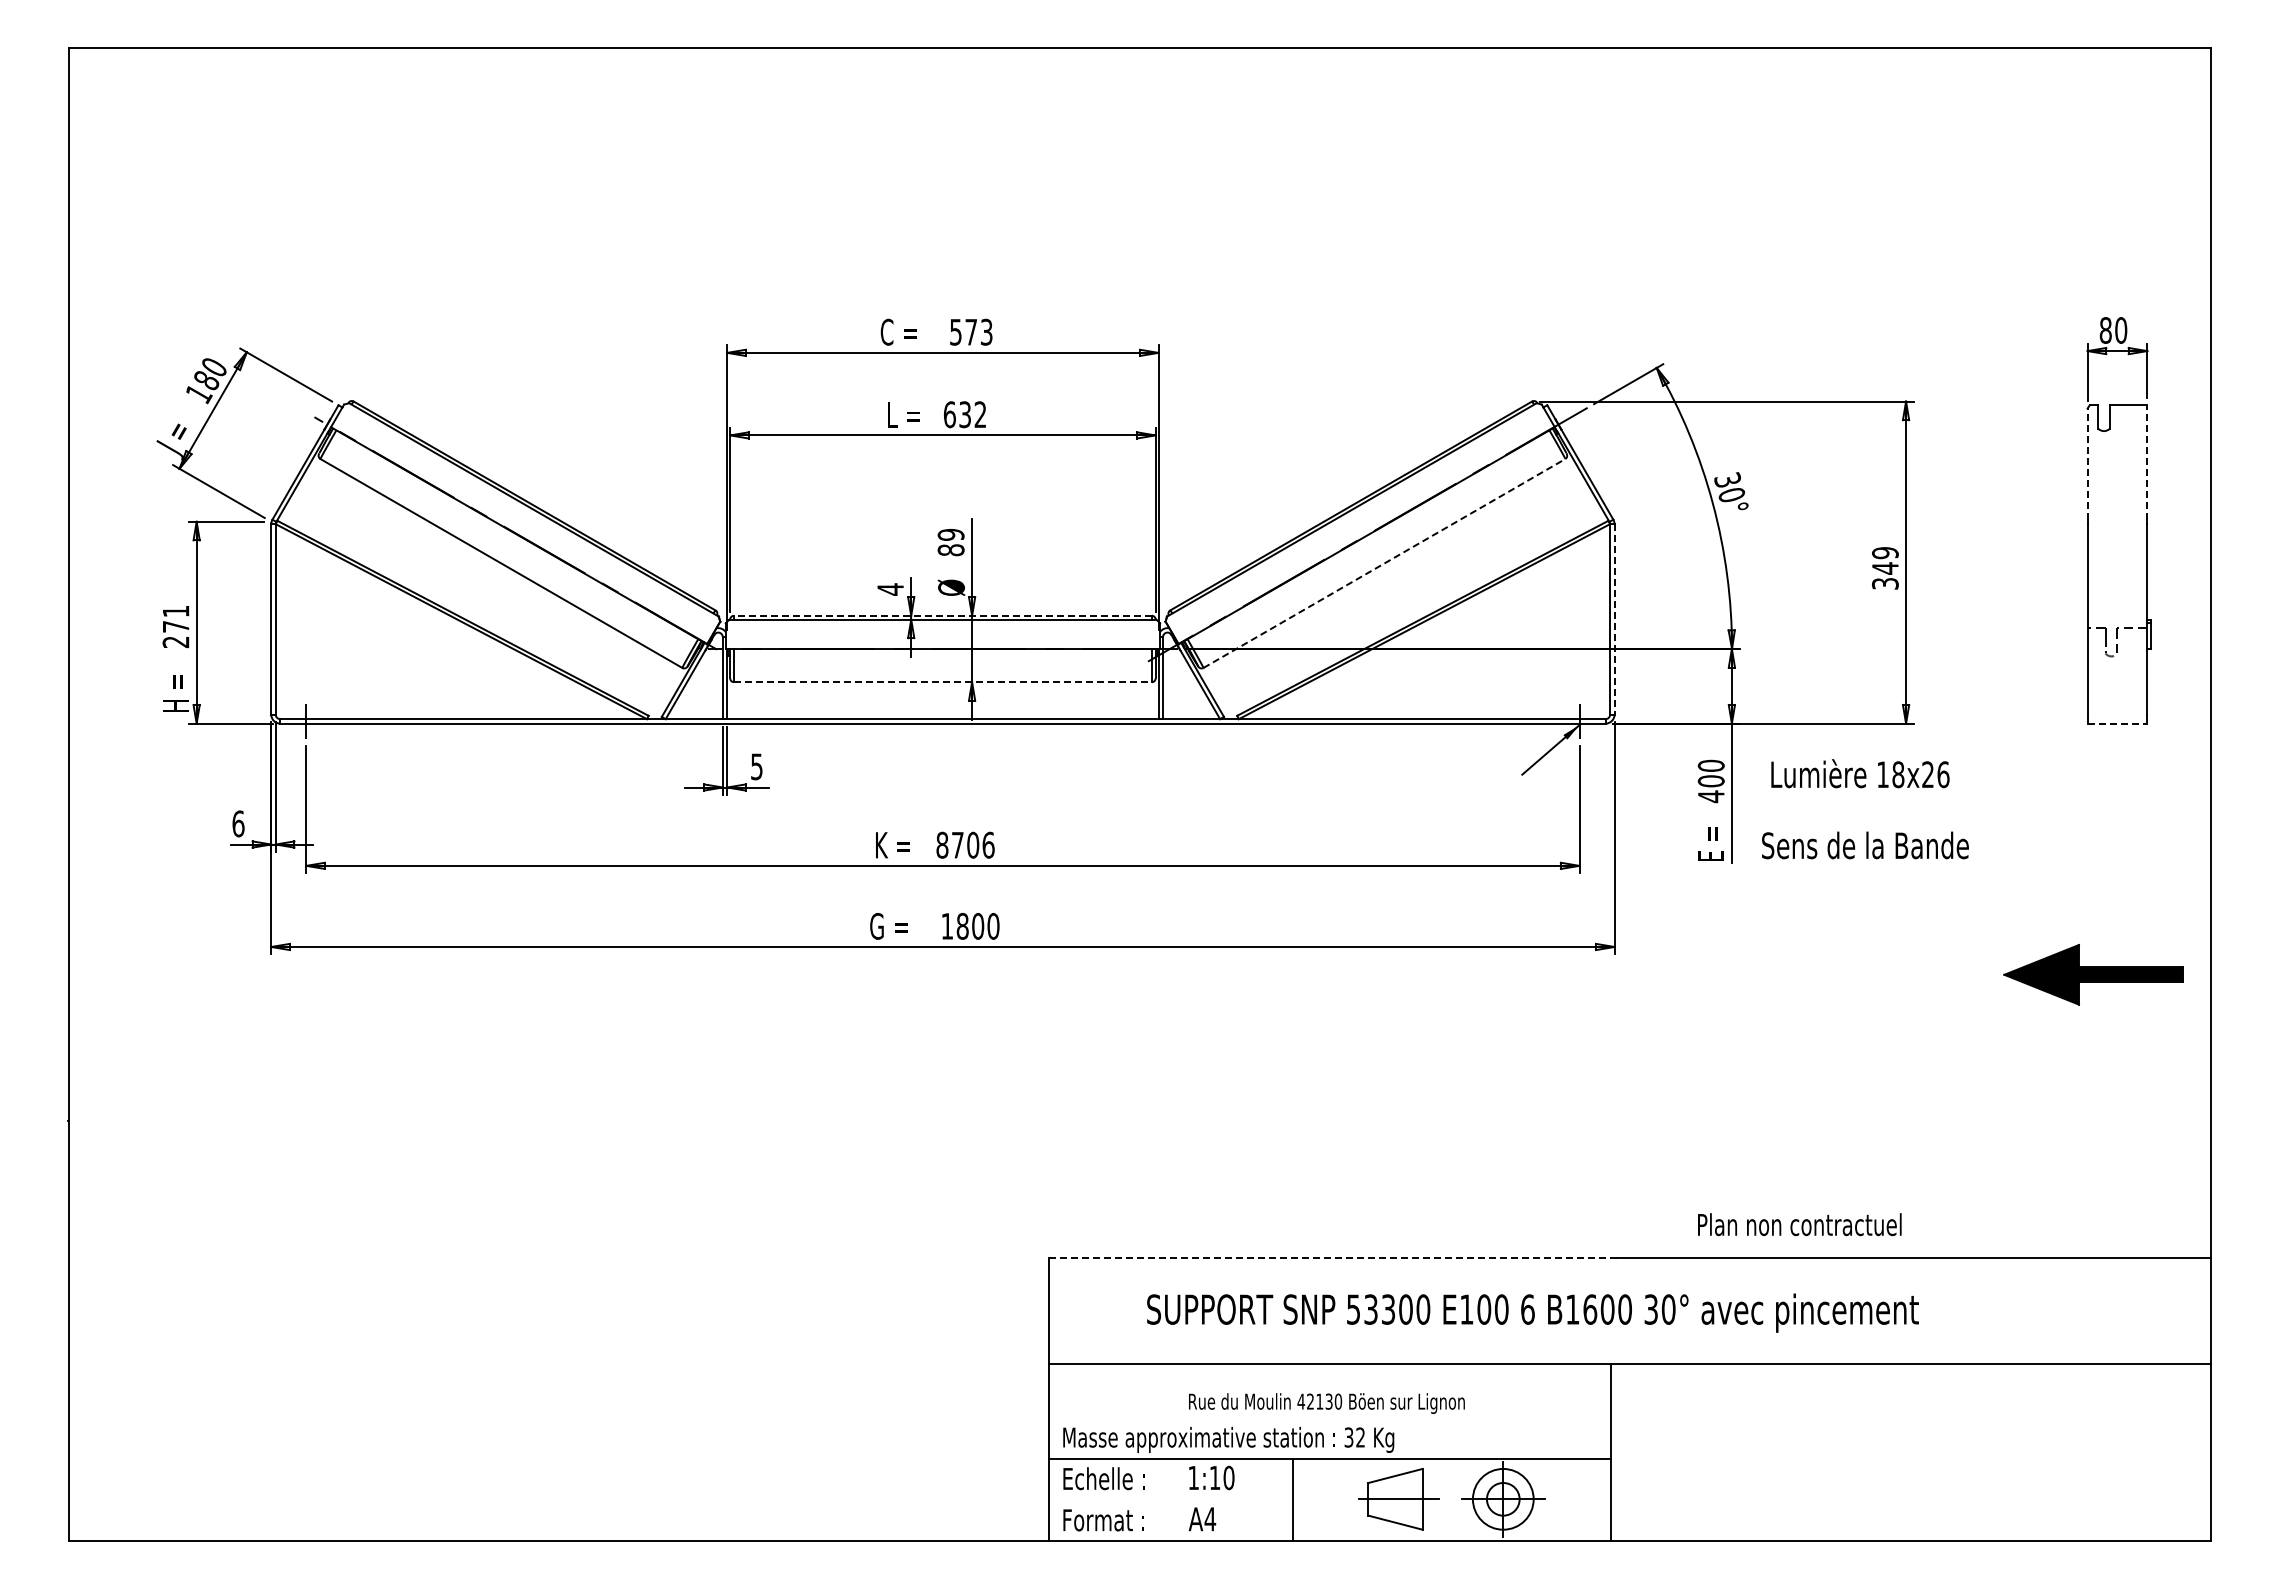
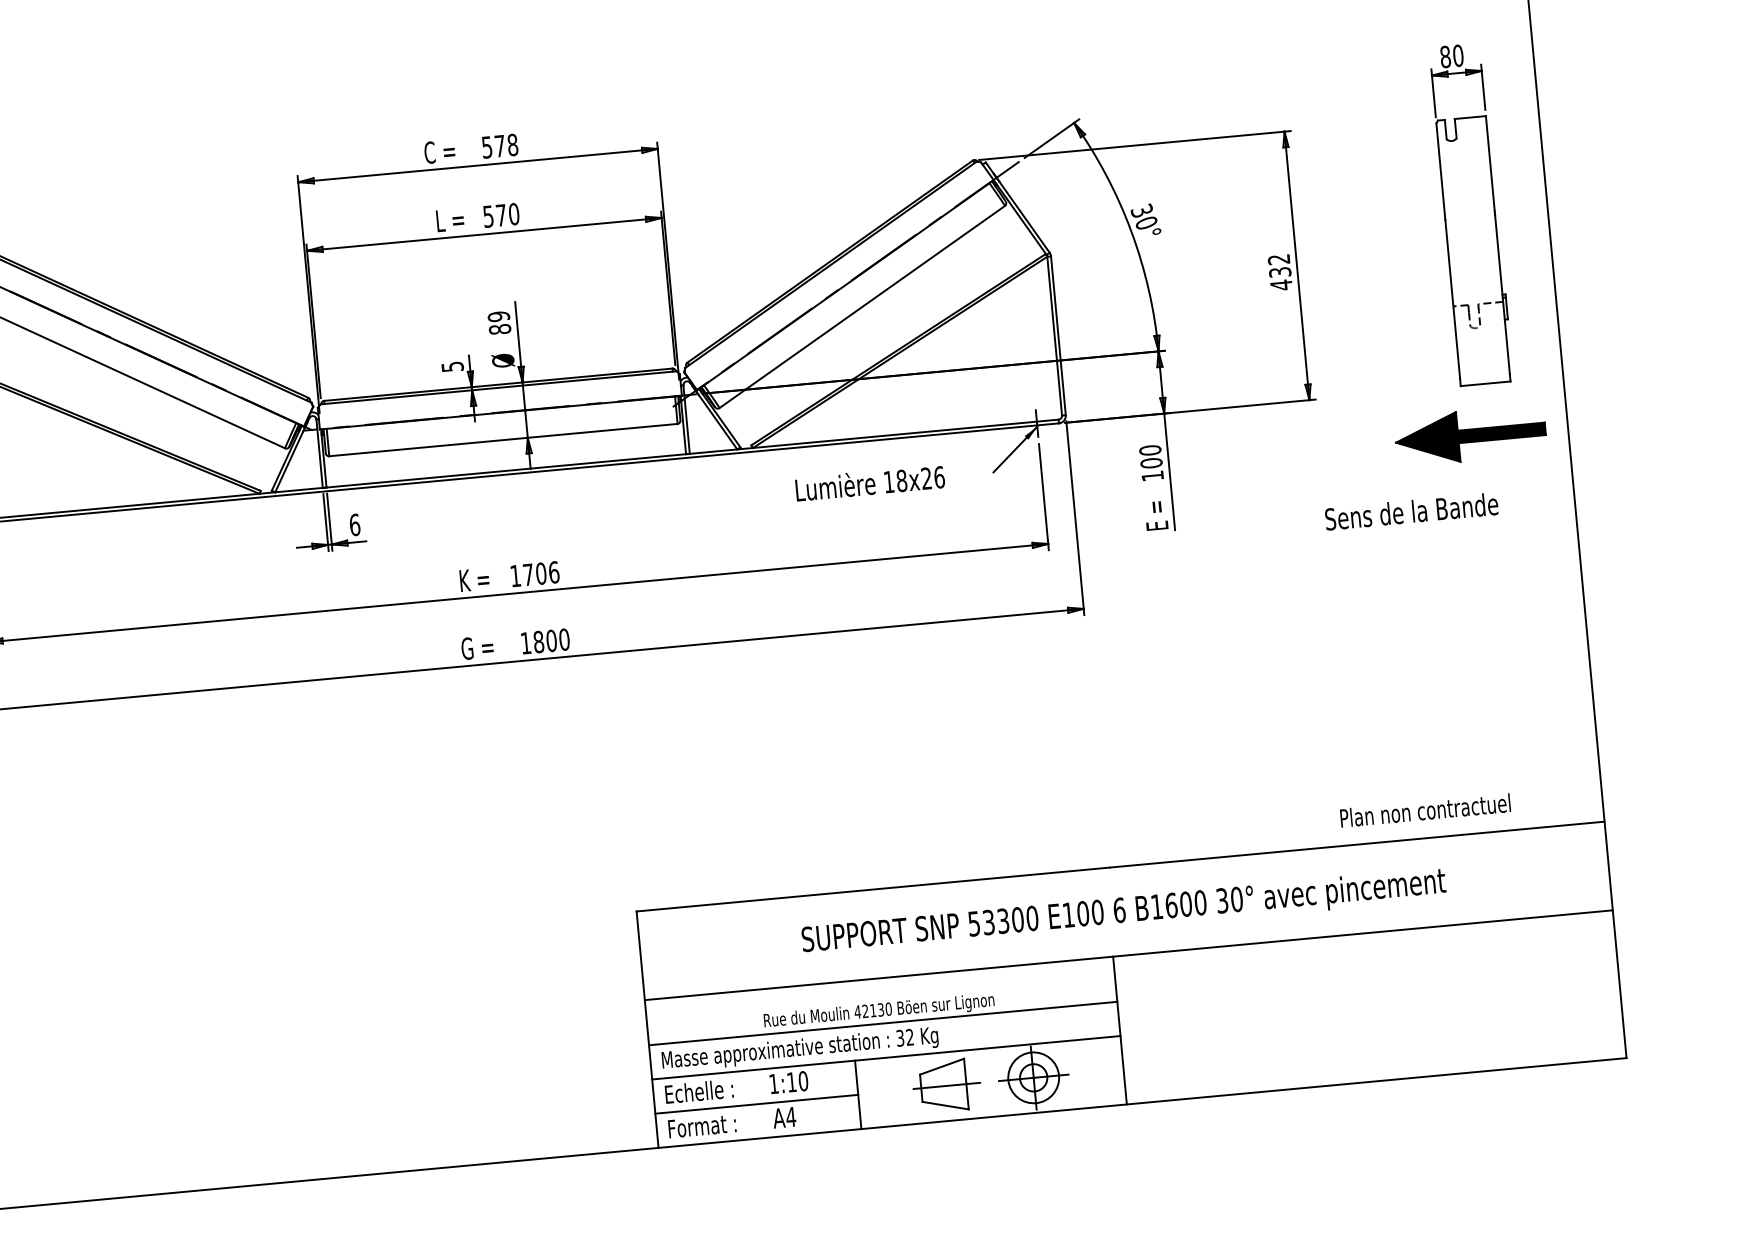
text: (986, 331) -> (512, 144), 573 -> 578
text: (965, 414) -> (501, 215), 632 -> 570
line: (2147, 461) -> (1490, 162), dashed -> solid
line: (2087, 464) -> (1440, 170), dashed -> solid
line: (1384, 563) -> (862, 307), dashed -> solid
text: (1884, 568) -> (1279, 272), 349 -> 432
text: (890, 589) -> (452, 366), 4 -> 5
line: (942, 615) -> (497, 384), dashed -> solid
line: (1614, 619) -> (1058, 335), dashed -> solid
line: (942, 682) -> (503, 440), dashed -> solid
line: (2117, 723) -> (1485, 383), dashed -> solid
text: (757, 766) -> (355, 524), 5 -> 6
text: (1860, 773) -> (870, 482), moved
text: (1711, 796) -> (1152, 475), 400 -> 100
text: (942, 844) -> (515, 575), 8706 -> 1706
text: (1865, 845) -> (1411, 511), moved
part: (2093, 974) -> (1470, 435), moved
text: (1799, 1224) -> (1425, 810), moved
line: (1333, 1257) -> (873, 889), dashed -> solid
text: (1532, 1312) -> (1123, 912), moved
line: (1330, 1418) -> (883, 1023), added
line: (1170, 1500) -> (756, 1104), added

